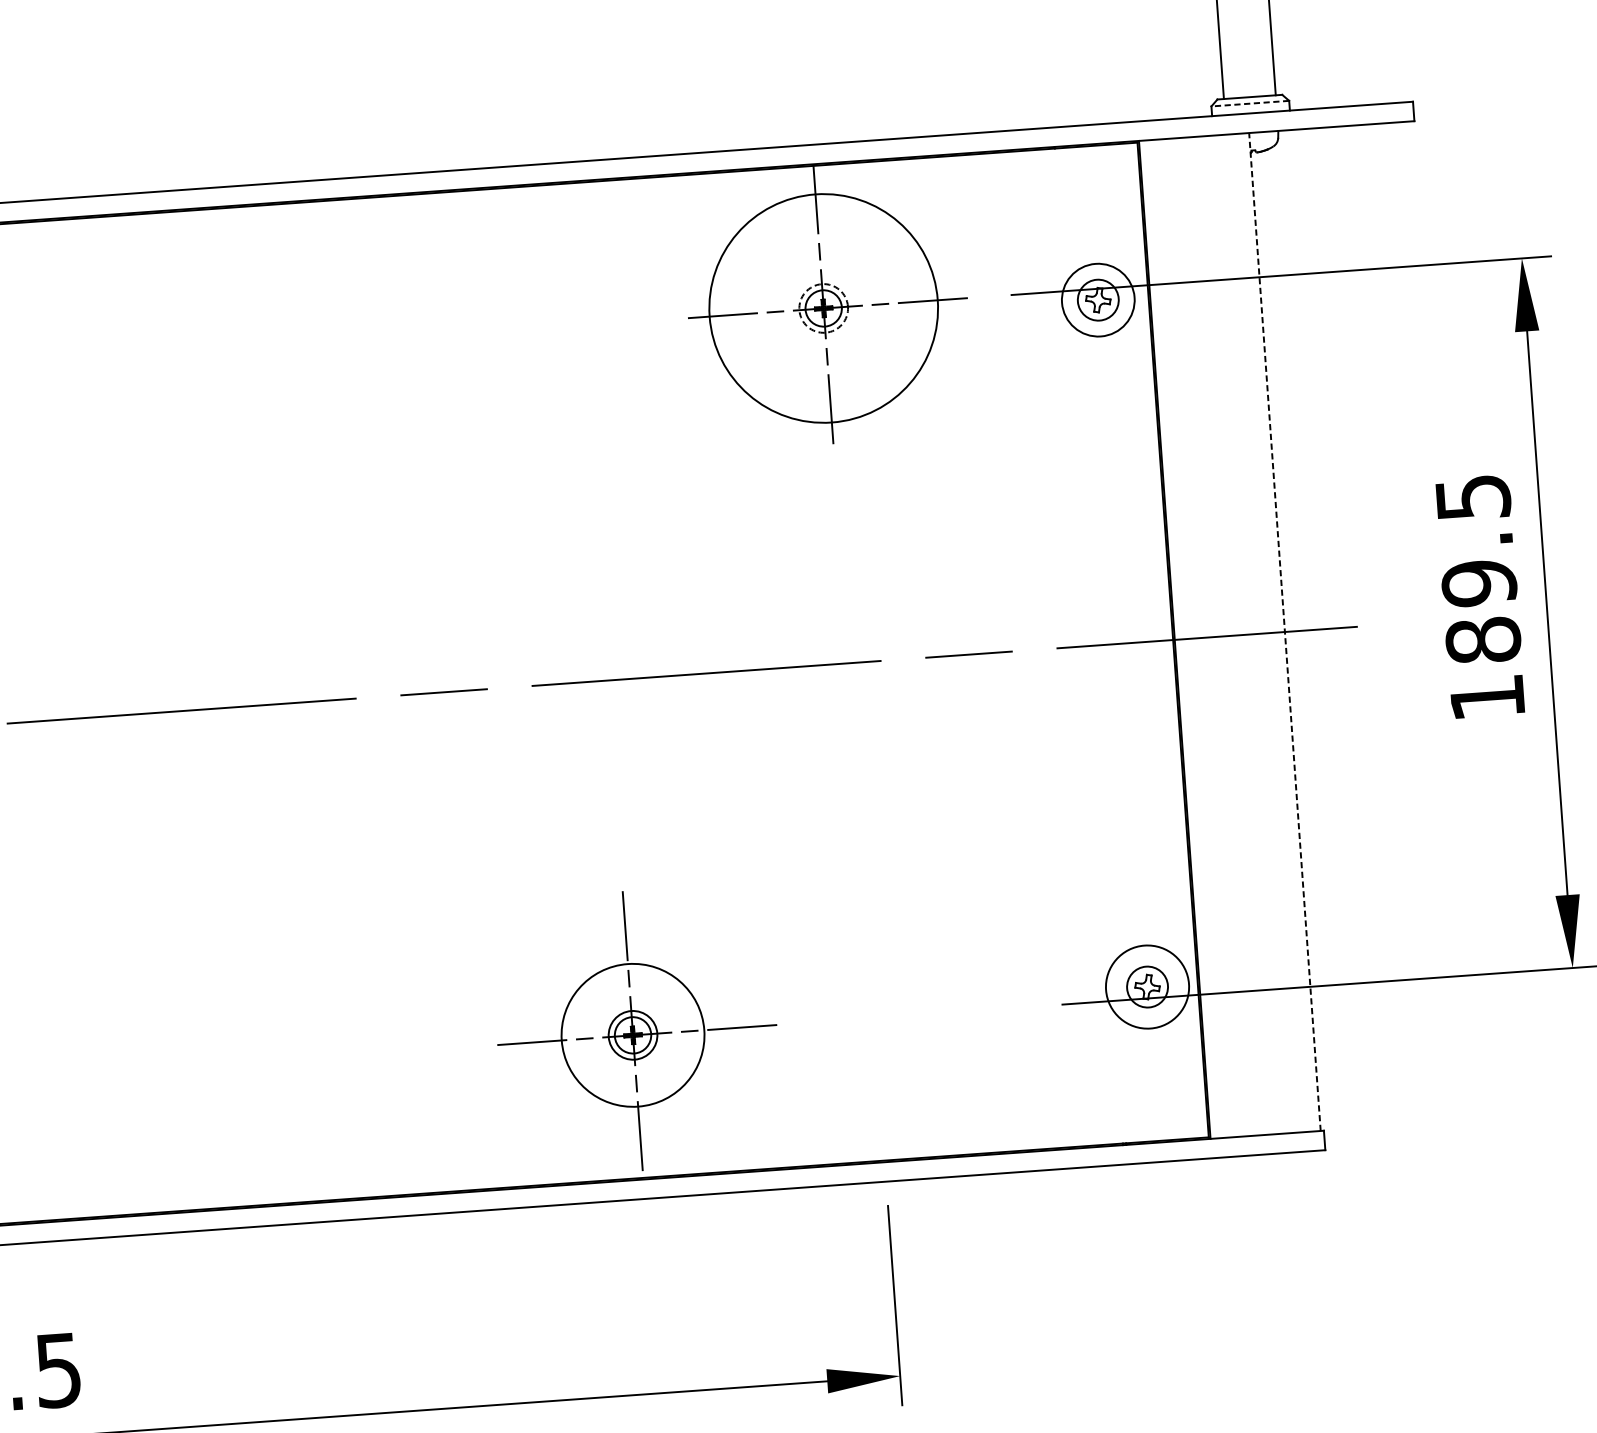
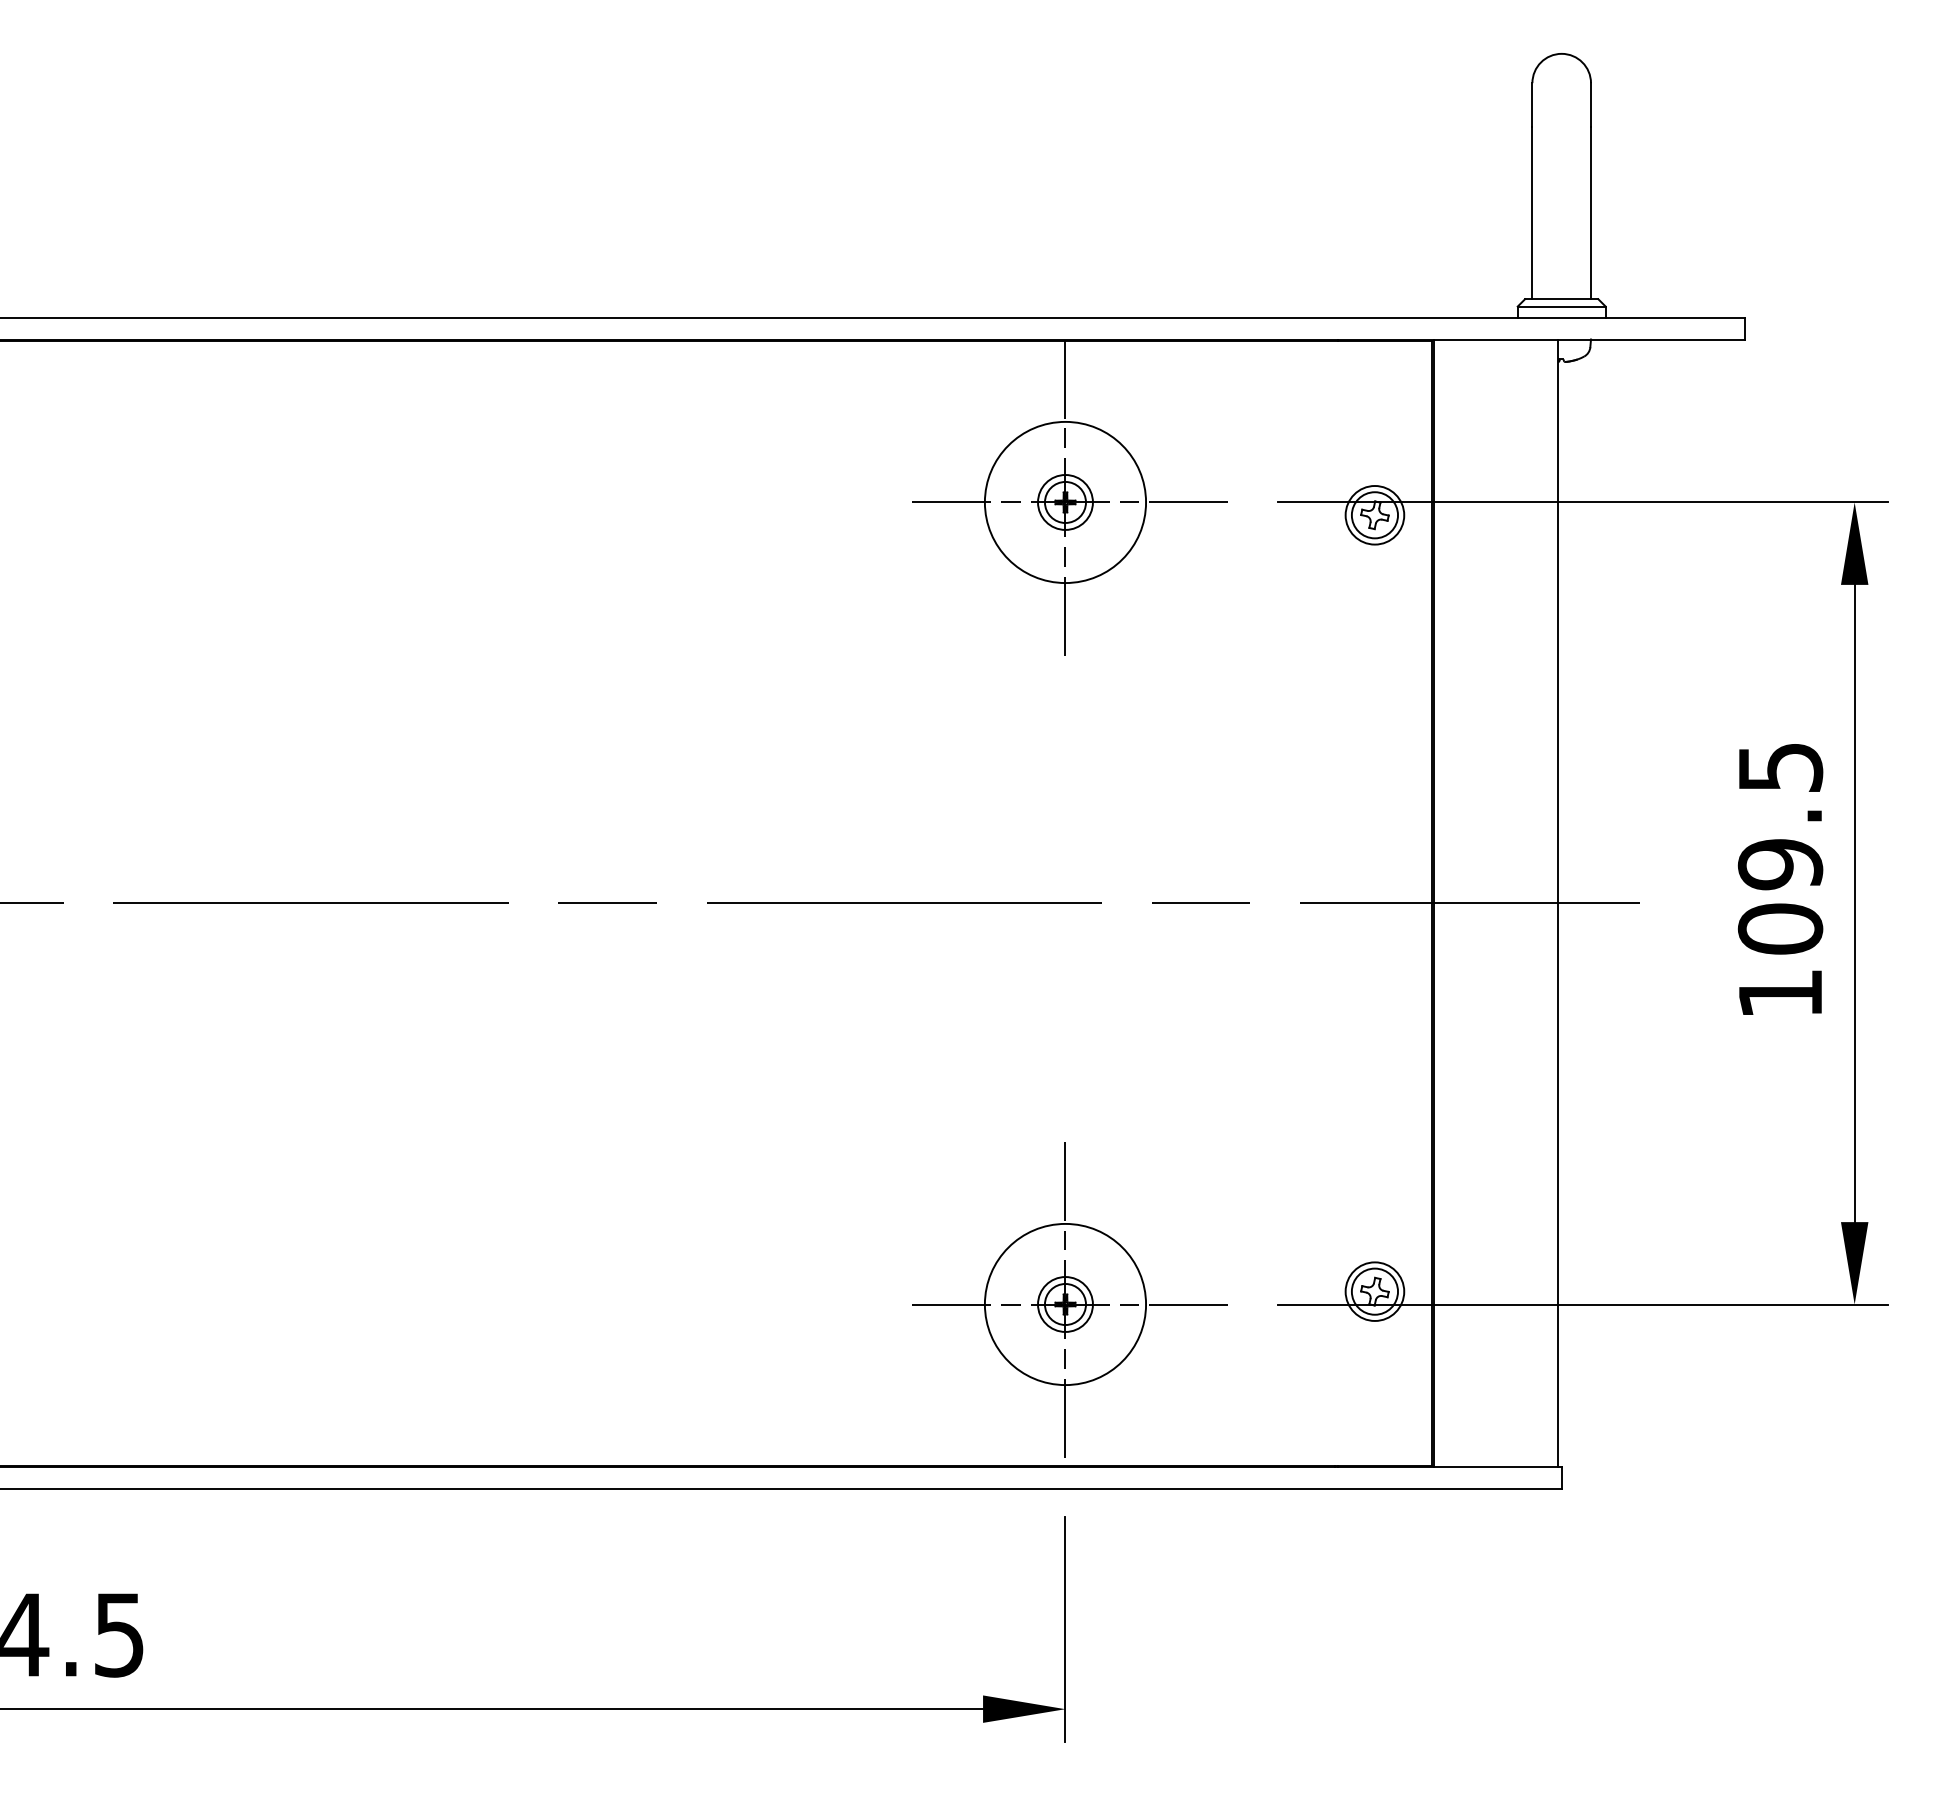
line: (1250, 103) -> (1561, 306), dashed -> solid
circle: (1097, 300) -> (1374, 515), size x0.71
circle: (823, 308) -> (1065, 502), dashed -> solid
circle: (823, 308) -> (1065, 502), size x0.62
line: (1285, 631) -> (1558, 903), dashed -> solid
text: (1483, 640) -> (1780, 928), 189.5 -> 109.5
circle: (1147, 986) -> (1374, 1291), size x0.62
part: (636, 1030) -> (1069, 1299), moved

